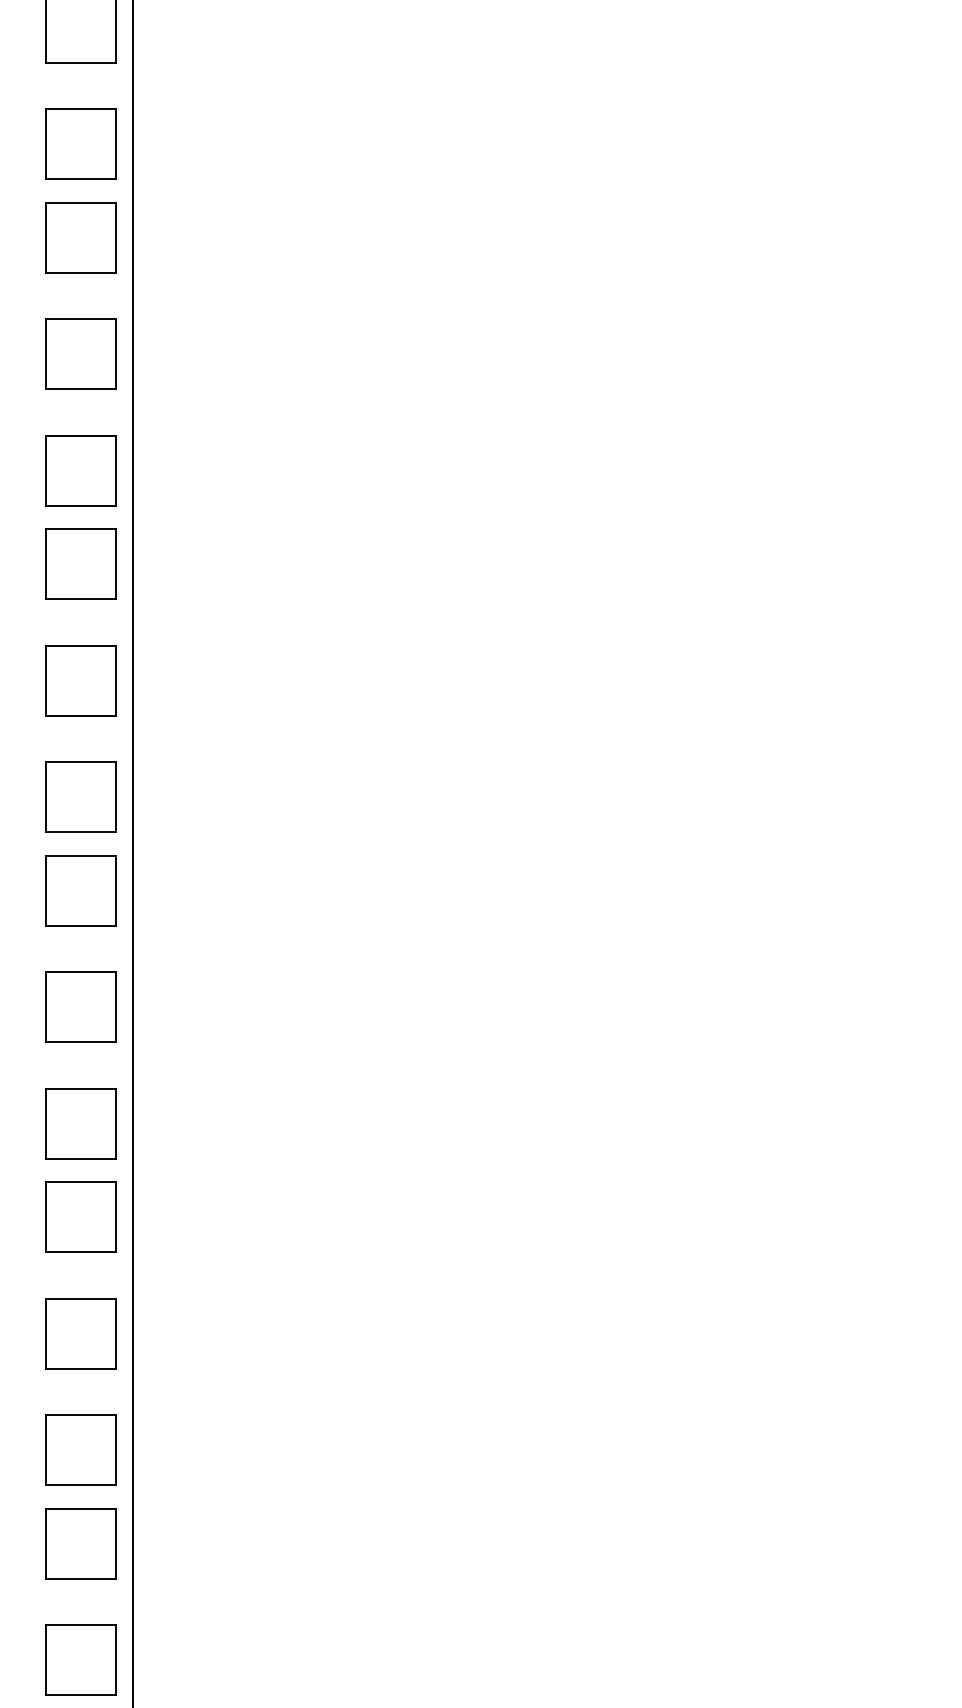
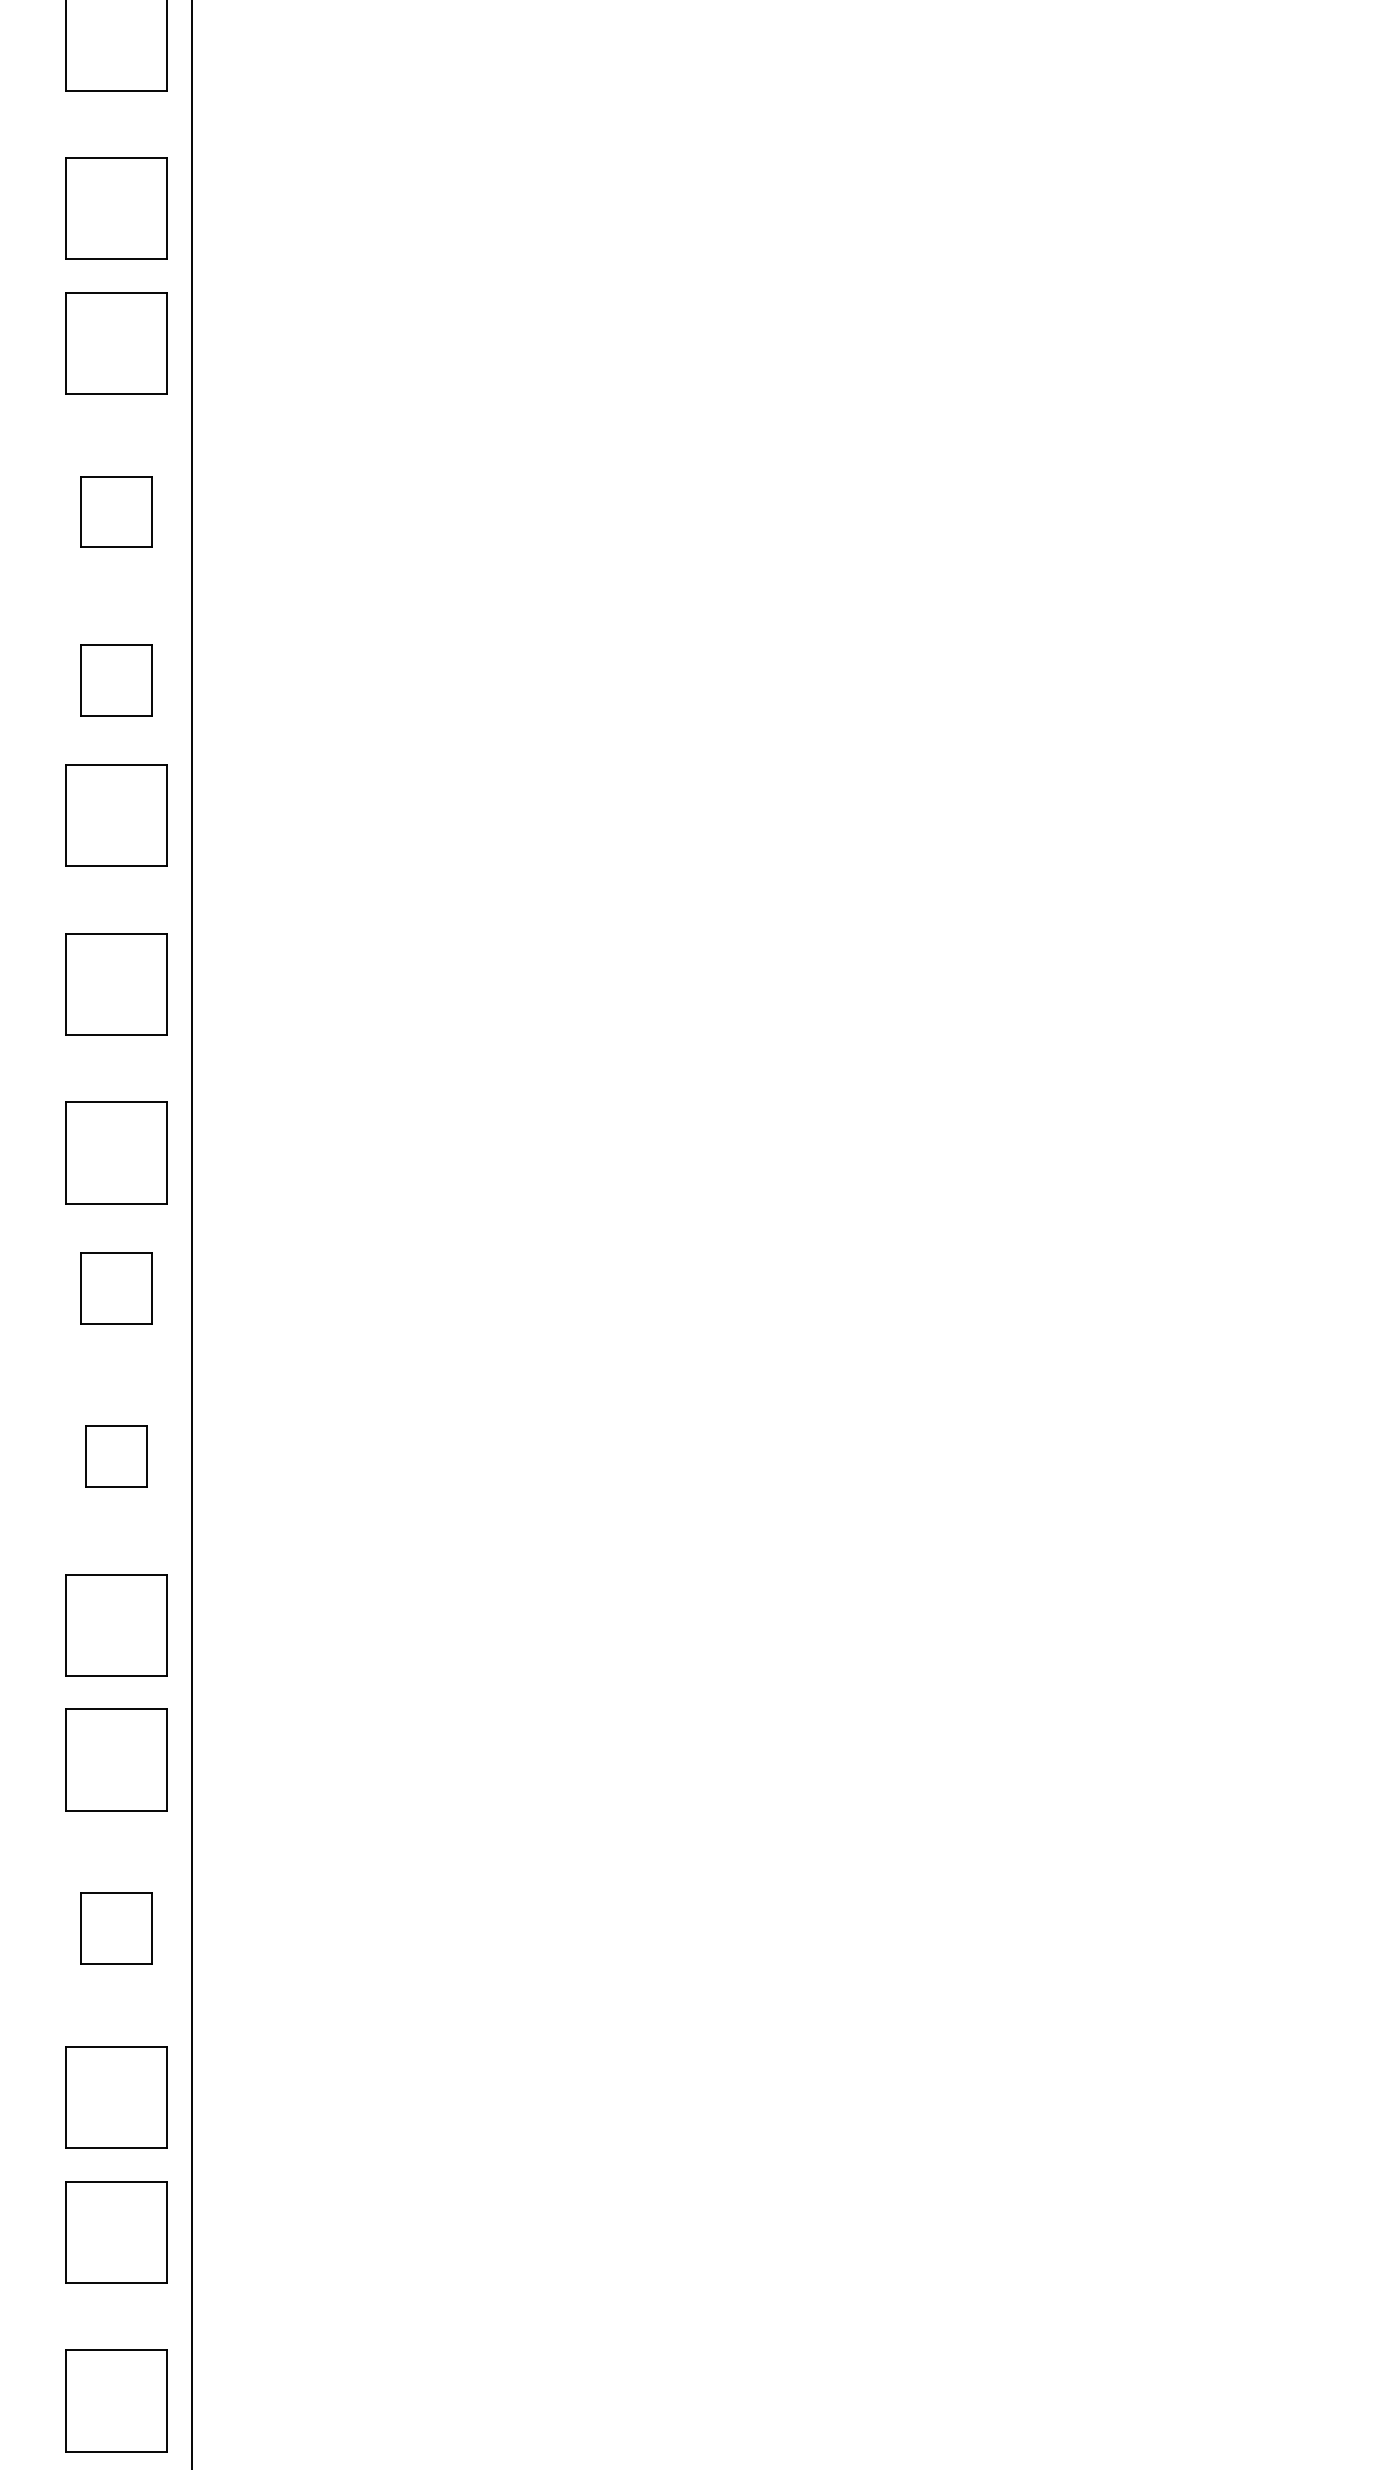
part: (80, 353) -> (116, 511), size x0.7
part: (80, 470) -> (116, 680), size x0.7
part: (80, 890) -> (116, 1287), size x0.7
part: (80, 1006) -> (116, 1455), size x0.6
part: (80, 1333) -> (116, 1928), size x0.7

